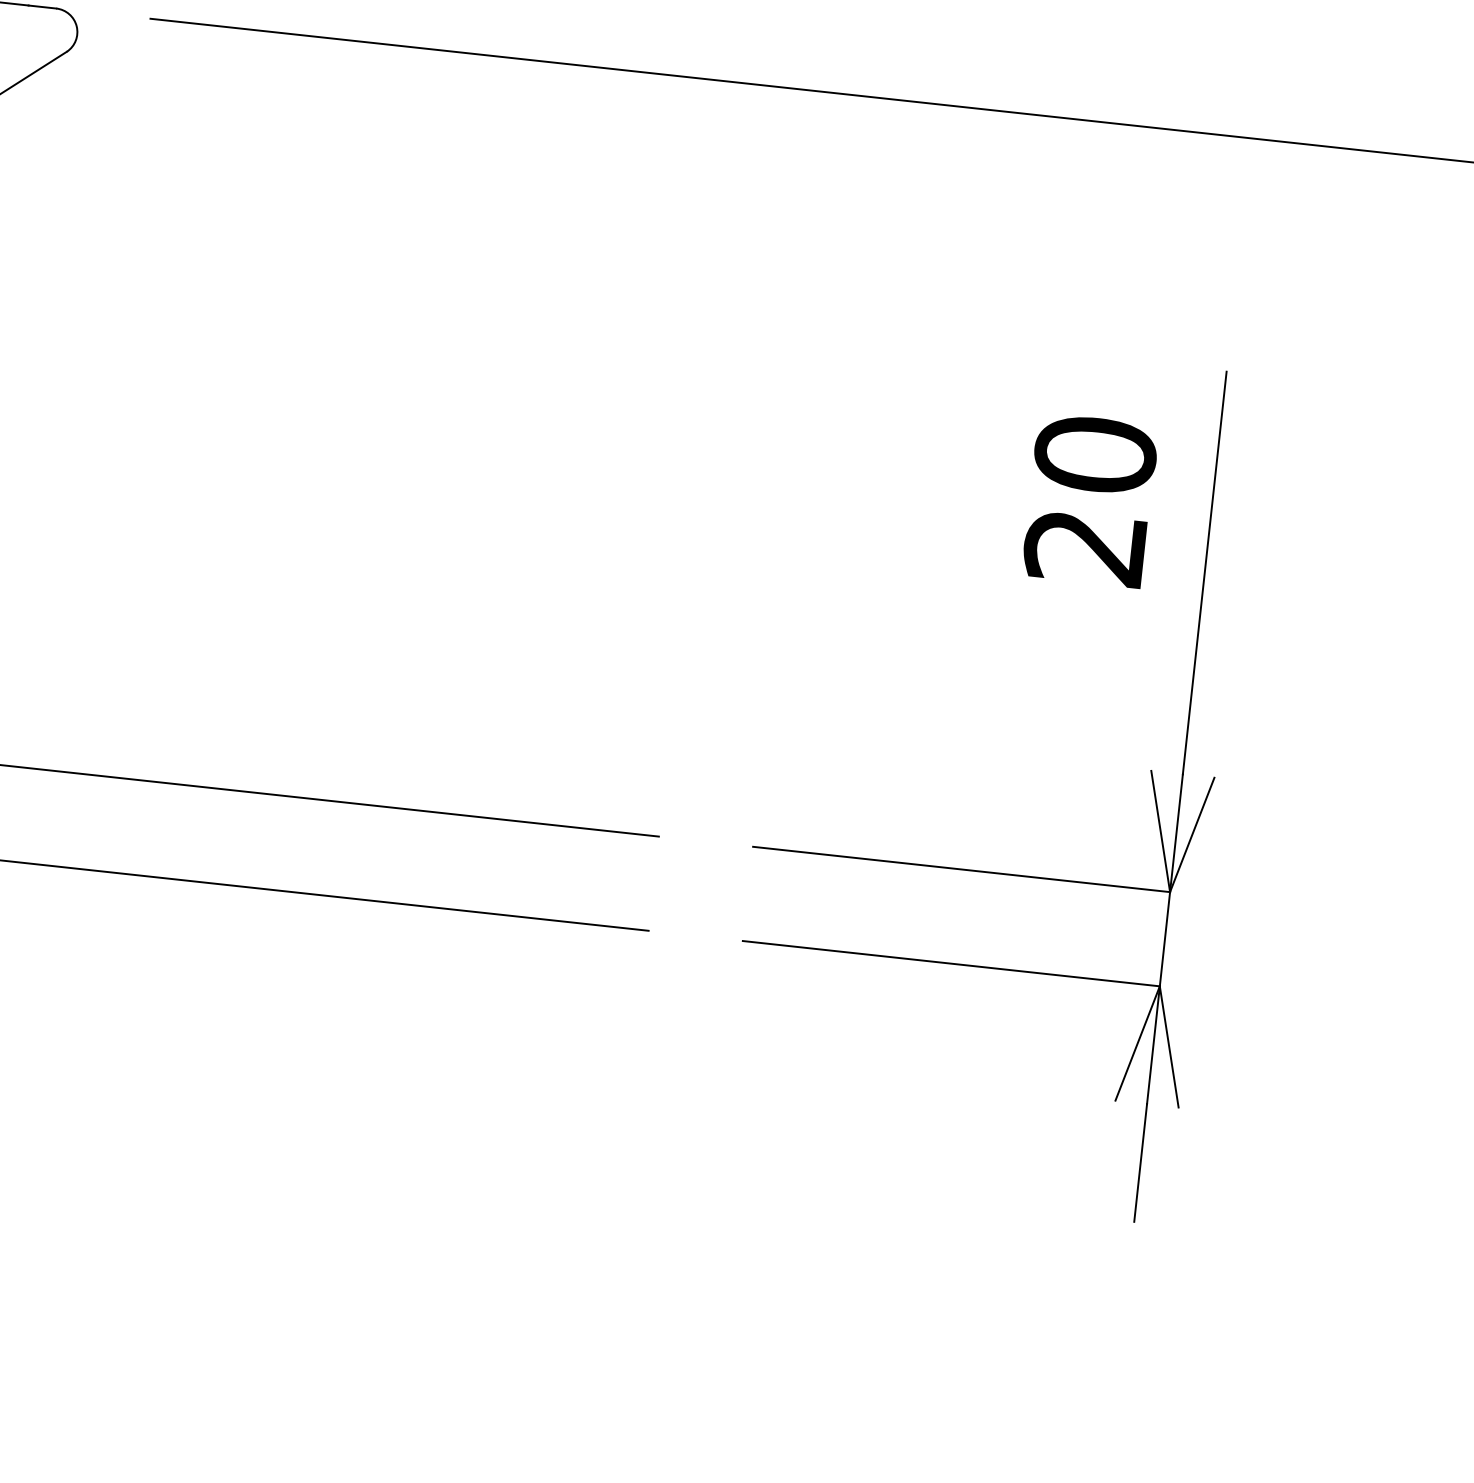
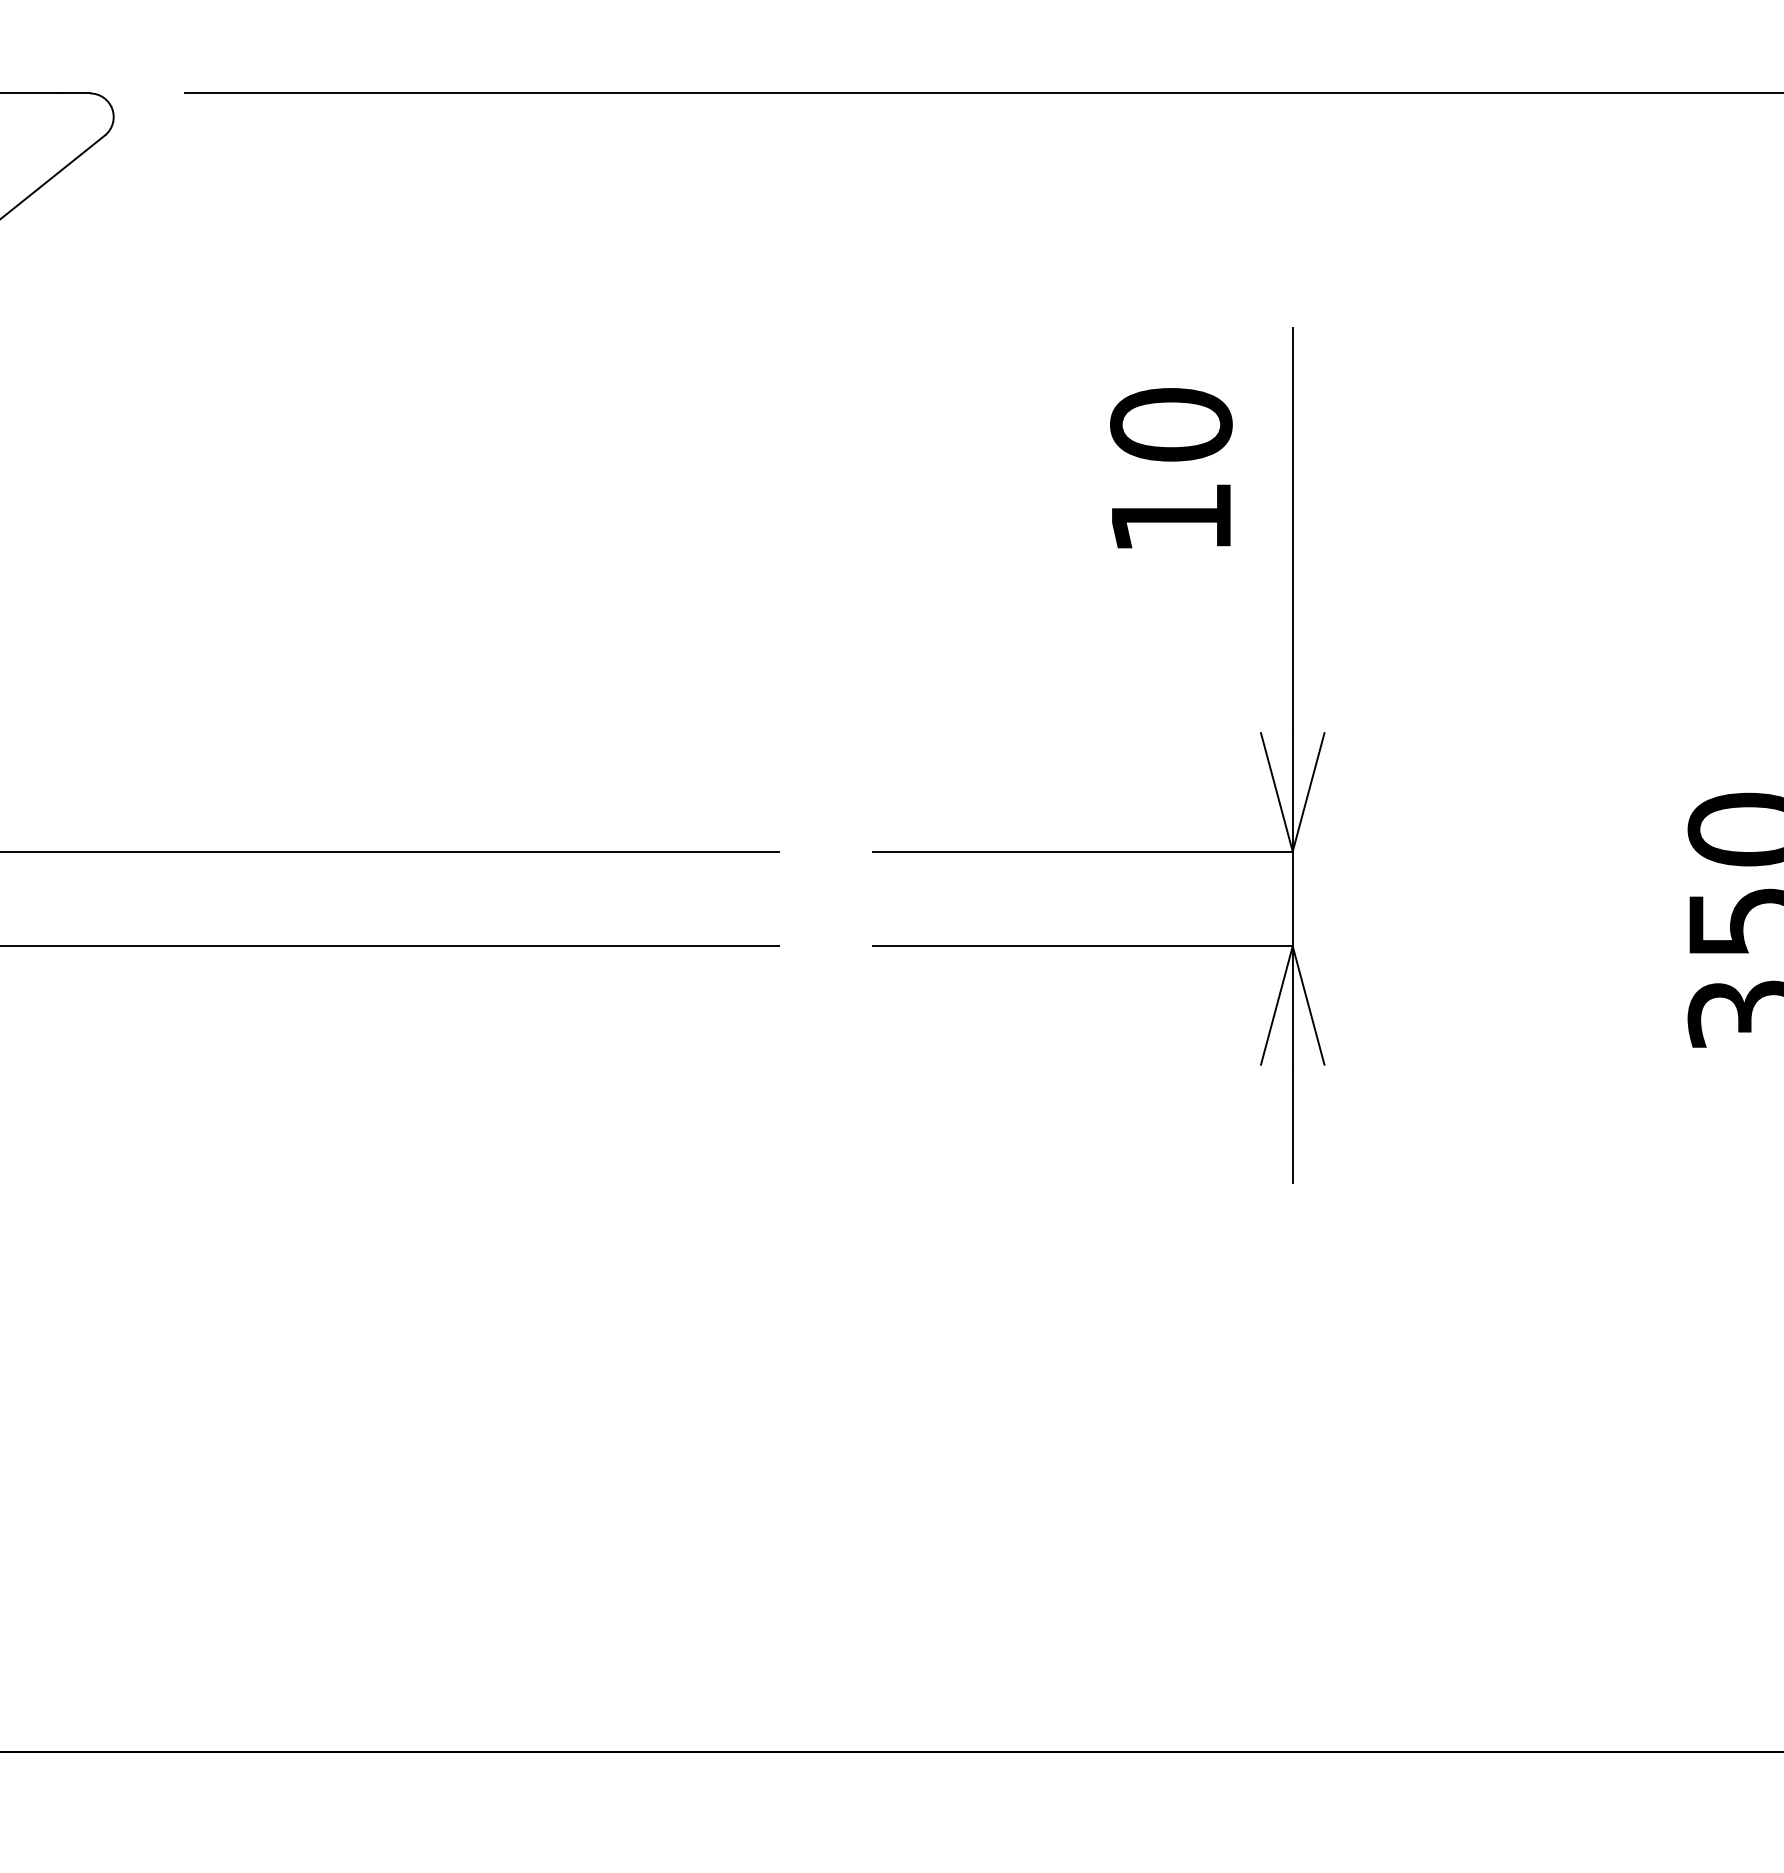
text: (1084, 547) -> (1170, 518), 20 -> 10

